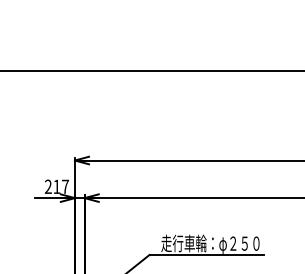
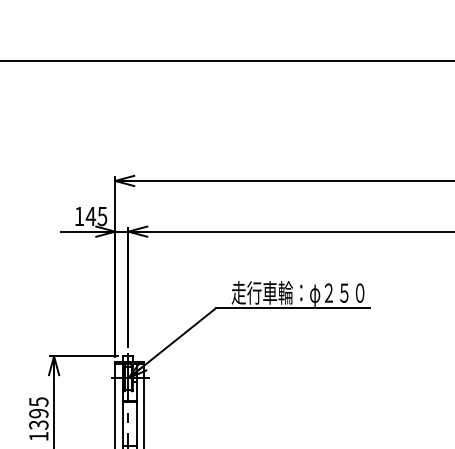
text: (56, 186) -> (90, 216), 217 -> 145

